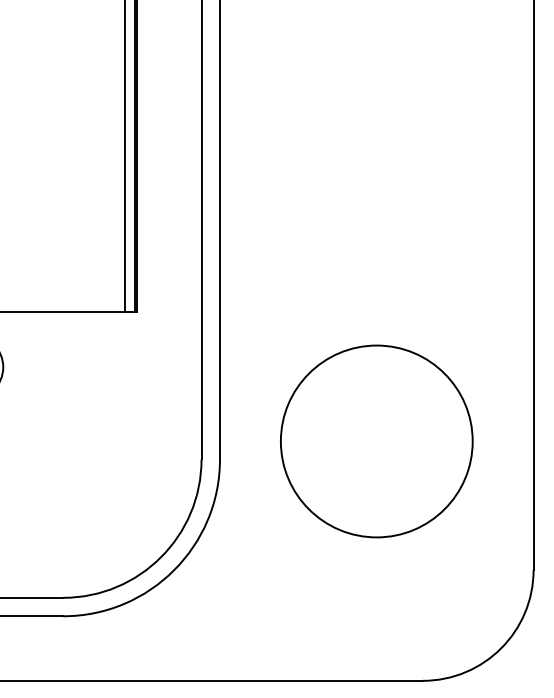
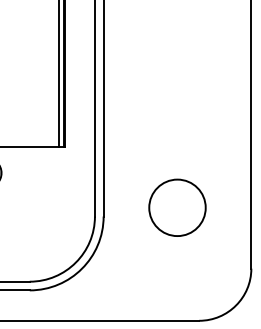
circle: (376, 440) -> (177, 207), size x0.62

